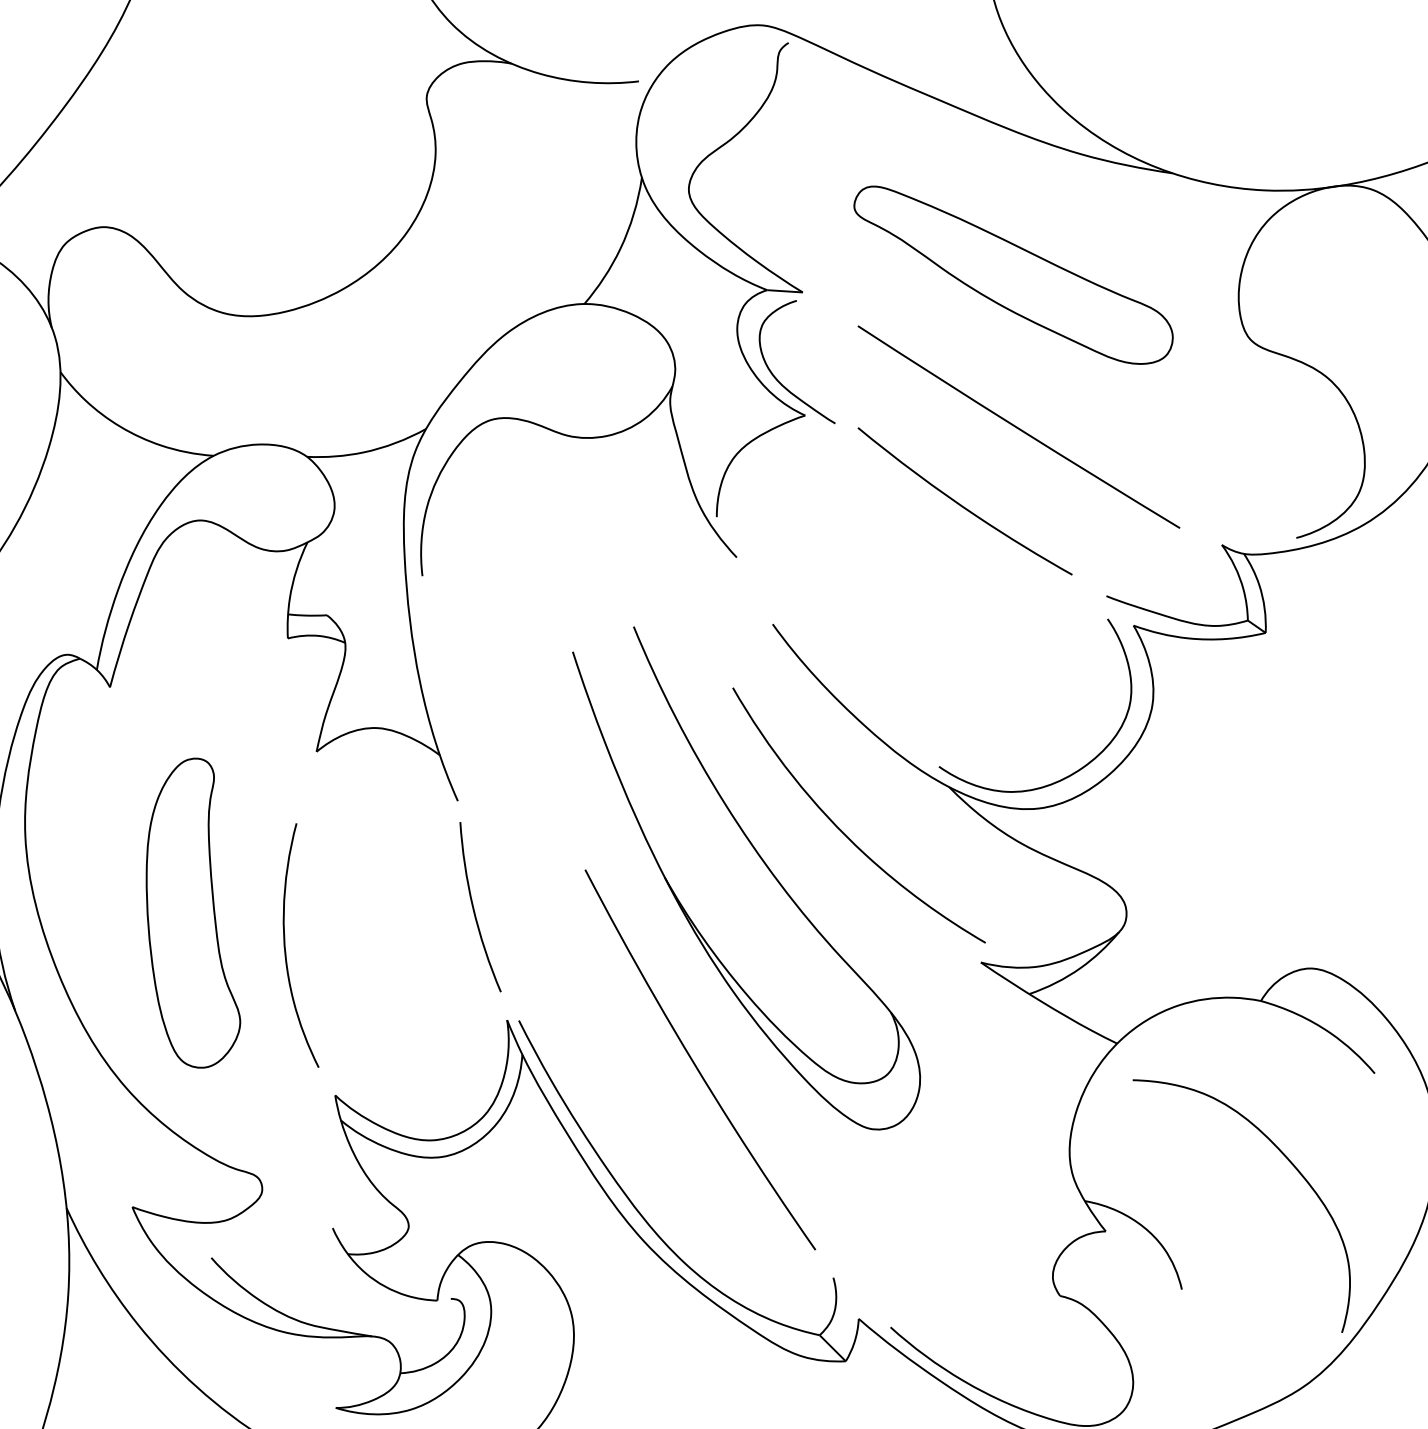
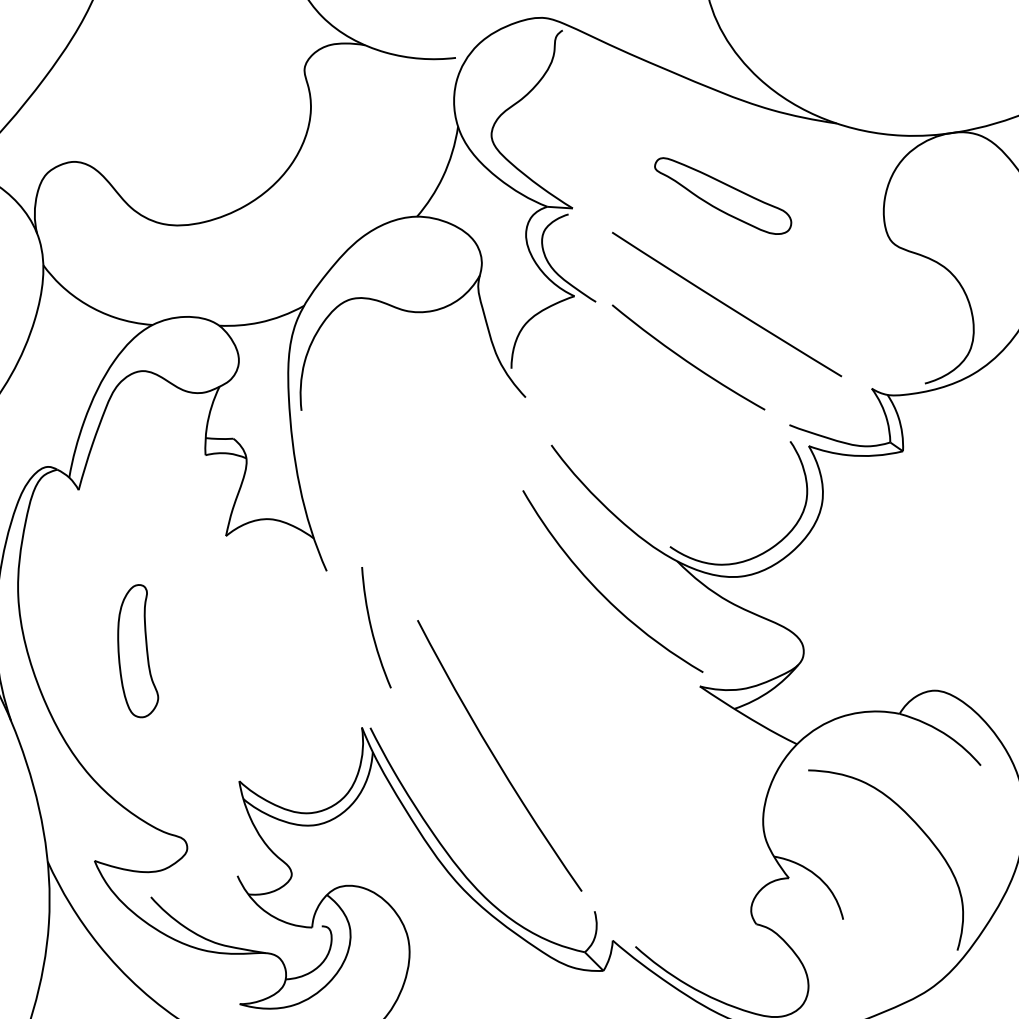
part: (1013, 274) -> (723, 195), size x0.6
part: (763, 863) -> (544, 615), removed
curve: (474, 907) -> (372, 627), moved
part: (193, 912) -> (138, 650), size x0.6
curve: (285, 945) -> (203, 674), removed

